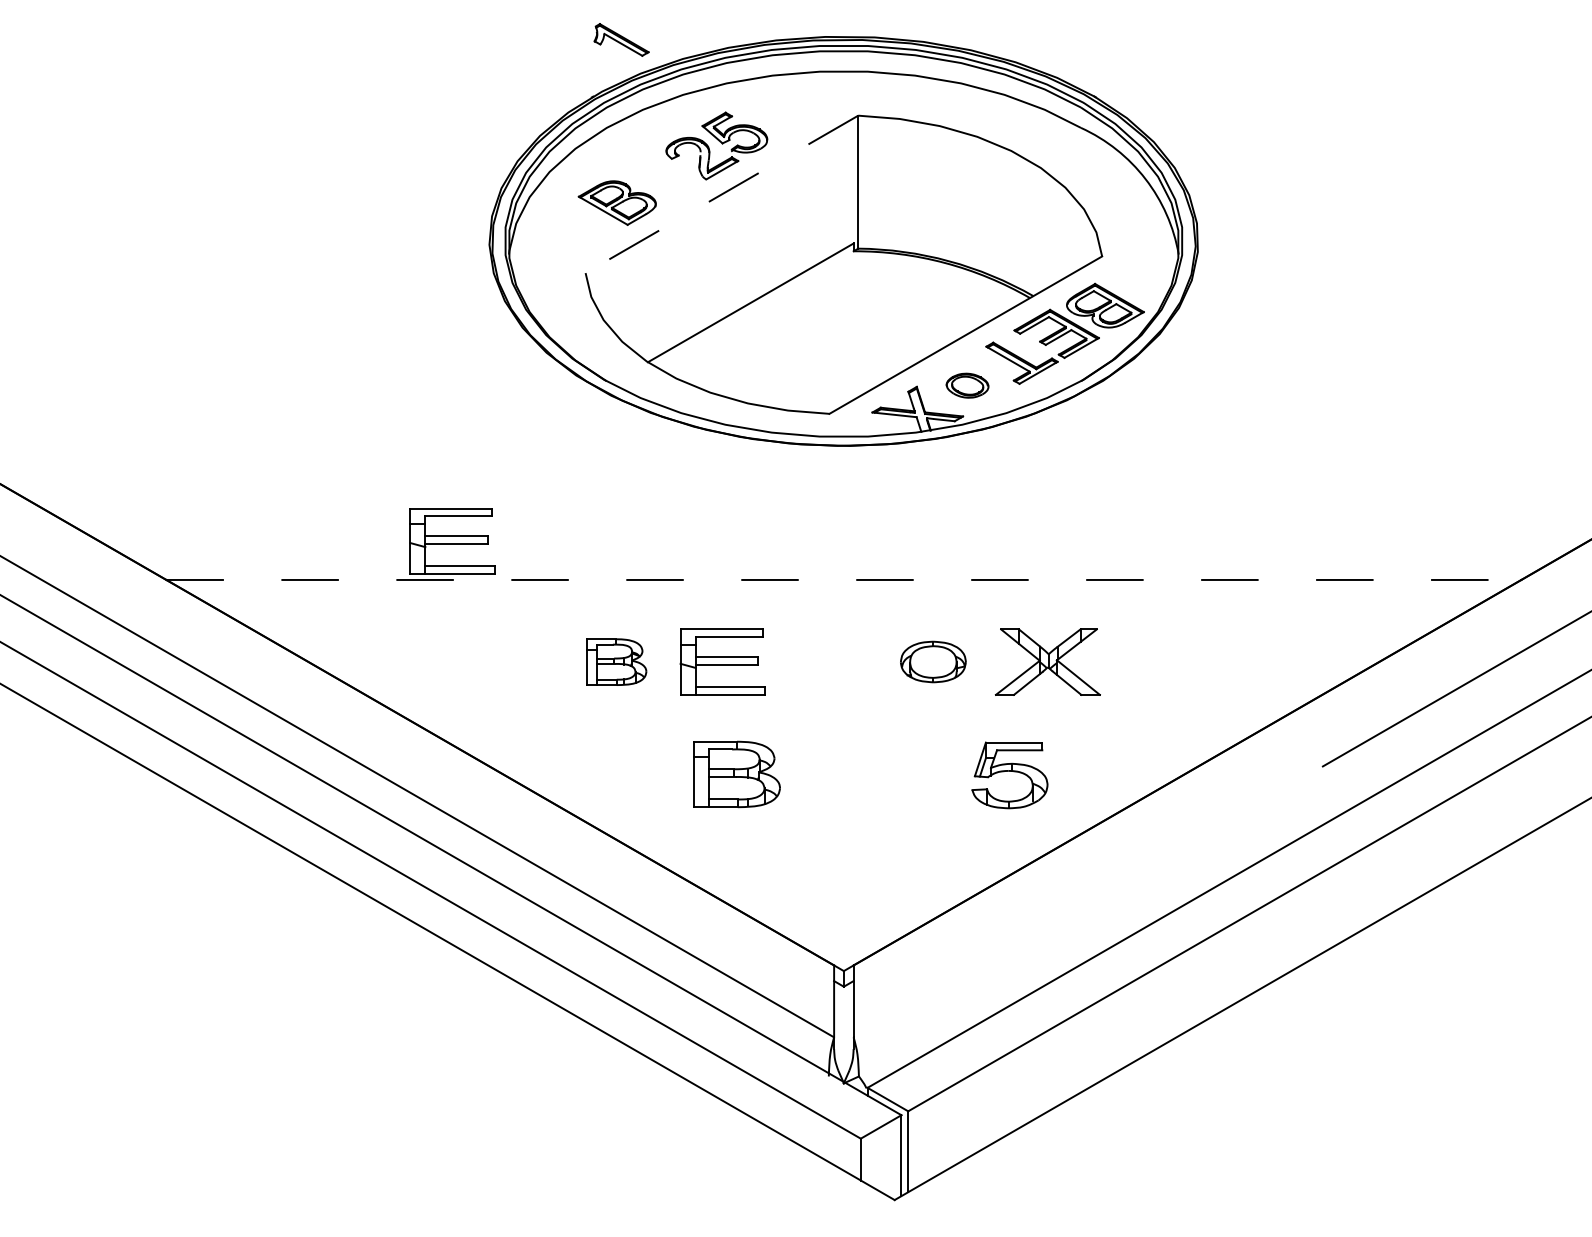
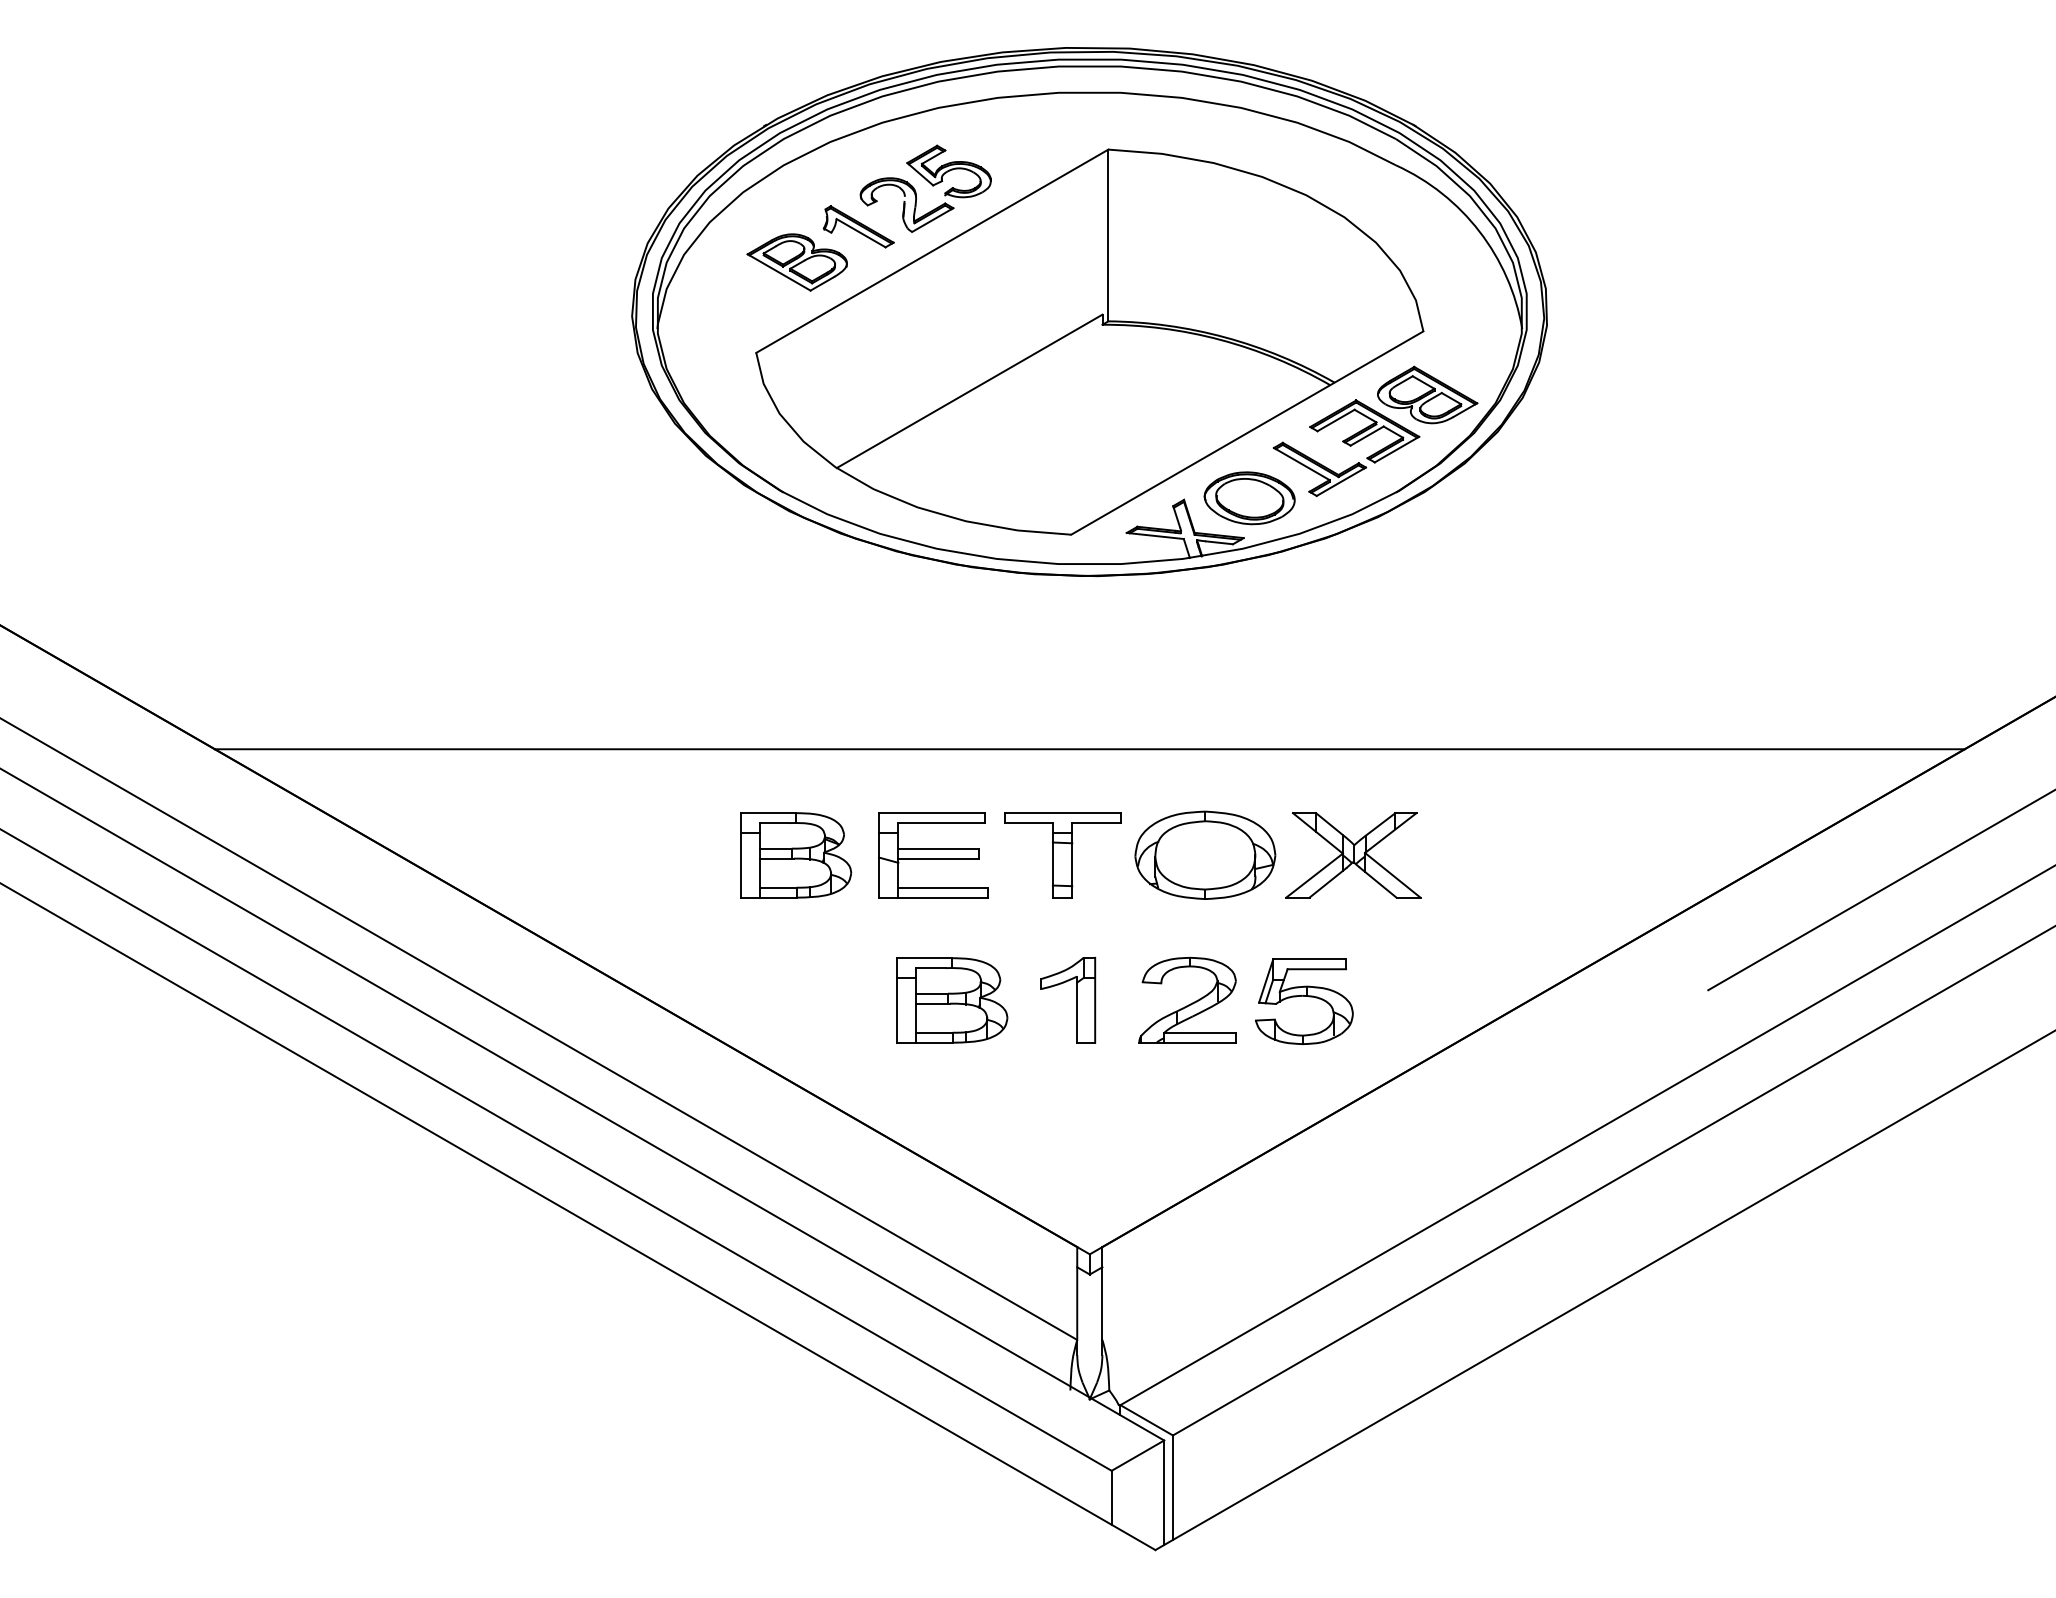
part: (621, 39) -> (858, 226), moved
line: (721, 194) -> (931, 251), dashed -> solid
part: (967, 385) -> (1249, 498), size x1.67
part: (452, 541) -> (584, 699), removed
line: (843, 580) -> (1089, 749), dashed -> solid
part: (933, 661) -> (1205, 854), size x1.67
part: (616, 662) -> (796, 855), size x1.43
part: (822, 662) -> (1062, 855), added
part: (833, 773) -> (1076, 999), added
part: (919, 774) -> (1187, 1000), added

